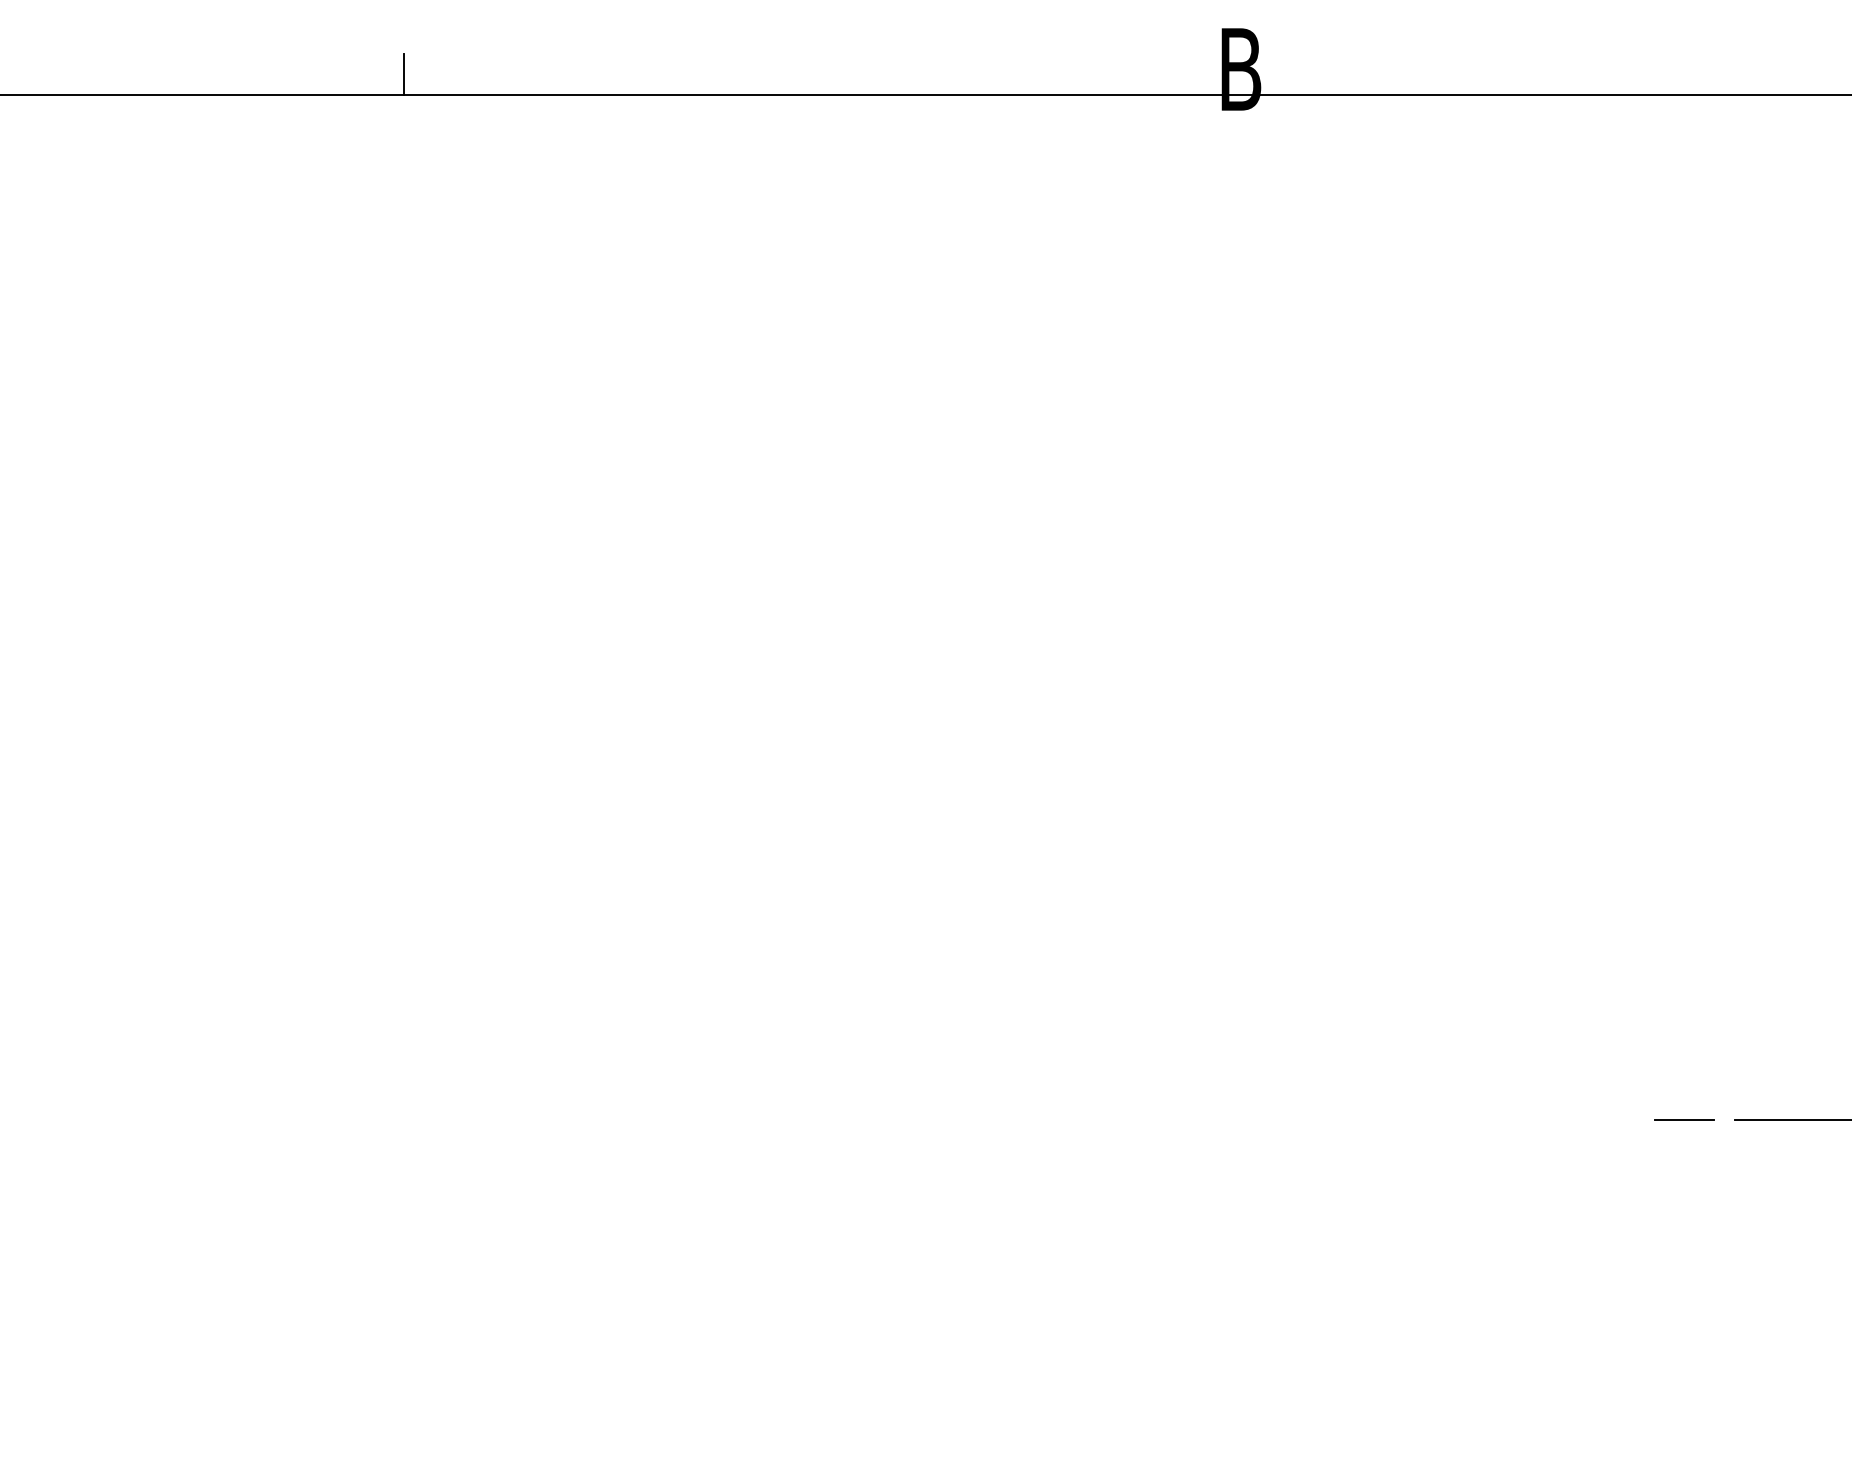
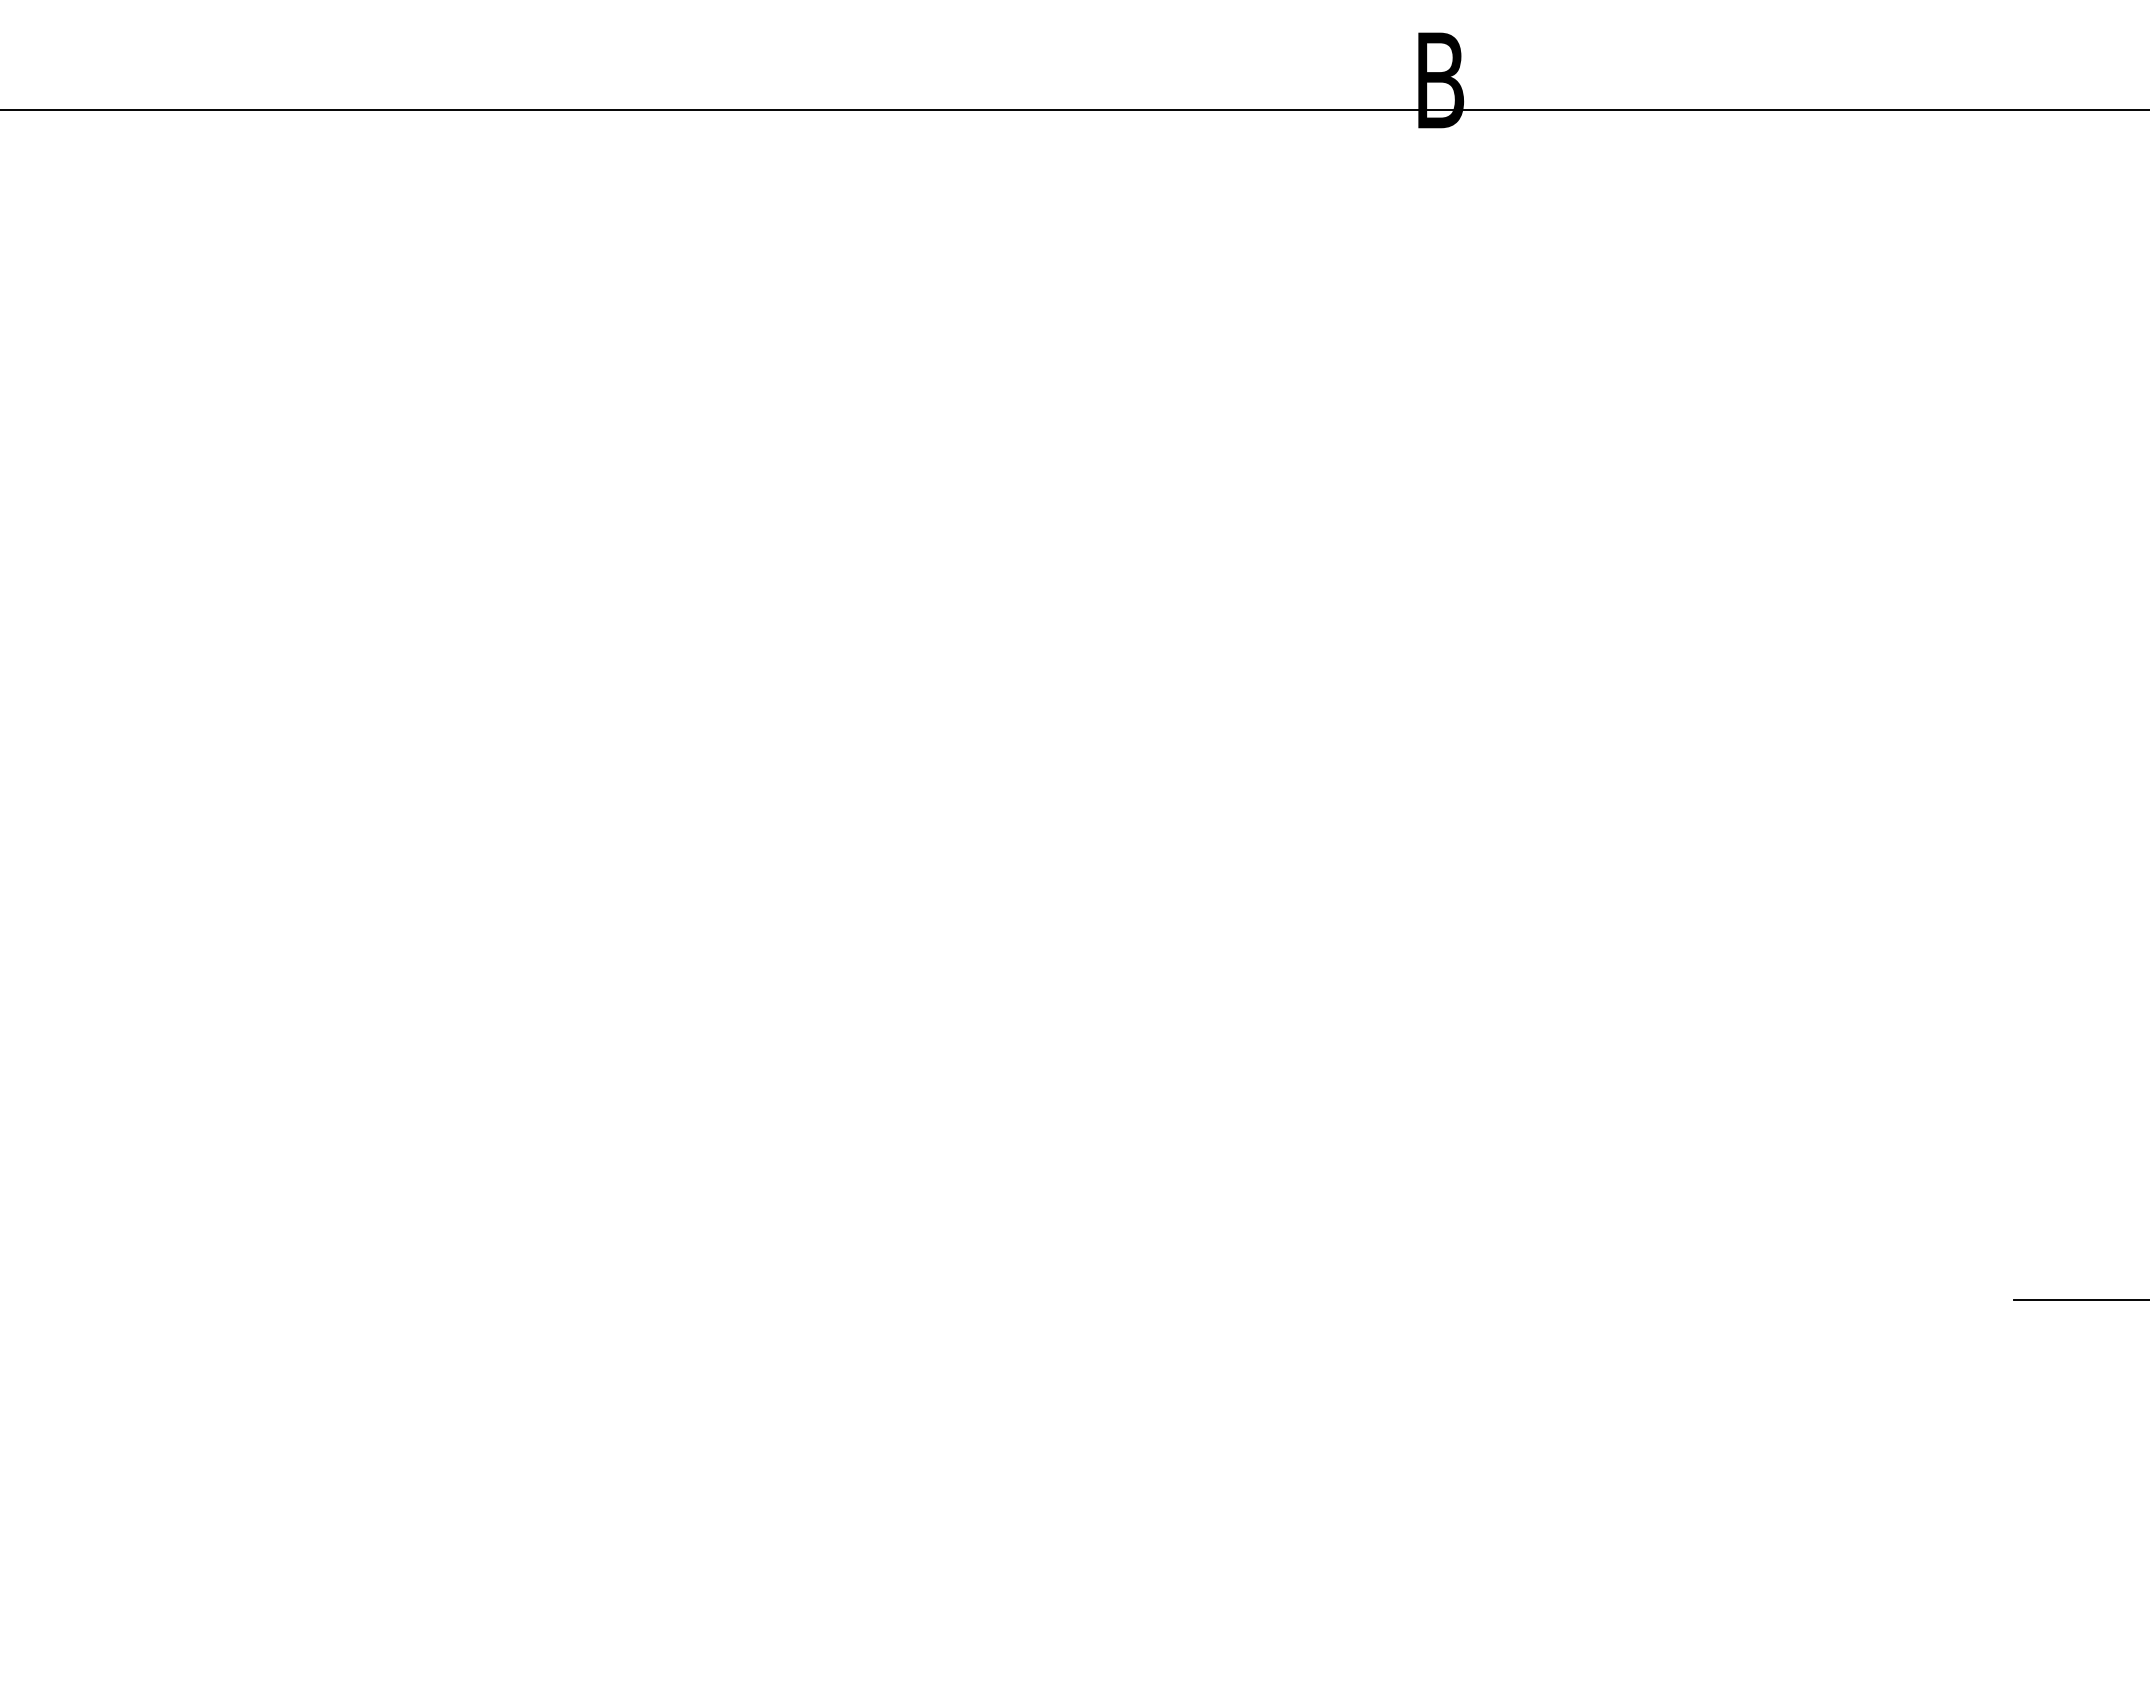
line: (404, 74) -> (469, 86), removed
line: (1684, 1119) -> (1955, 1299), removed

